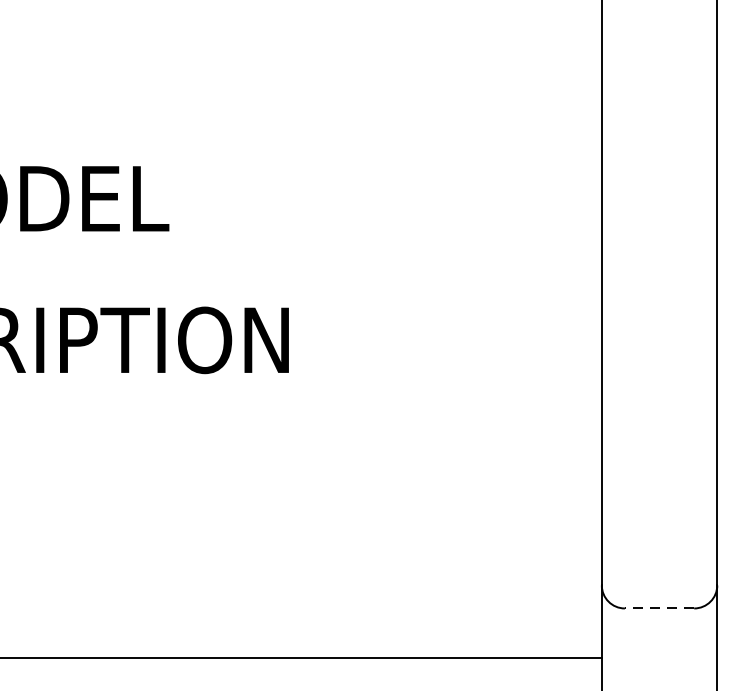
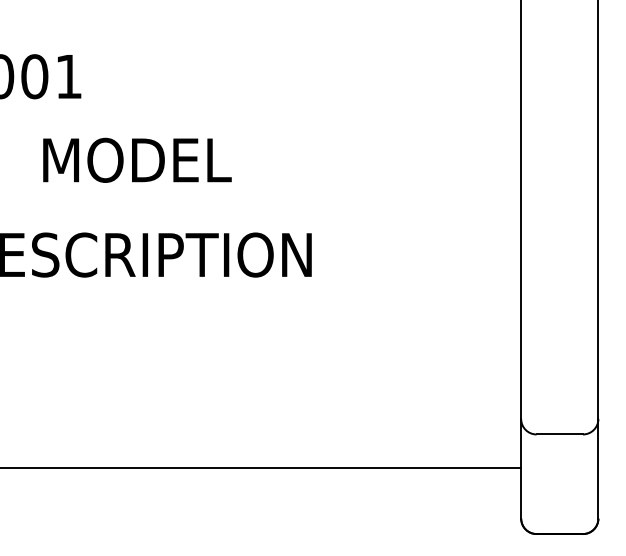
line: (659, 608) -> (559, 434), dashed -> solid

